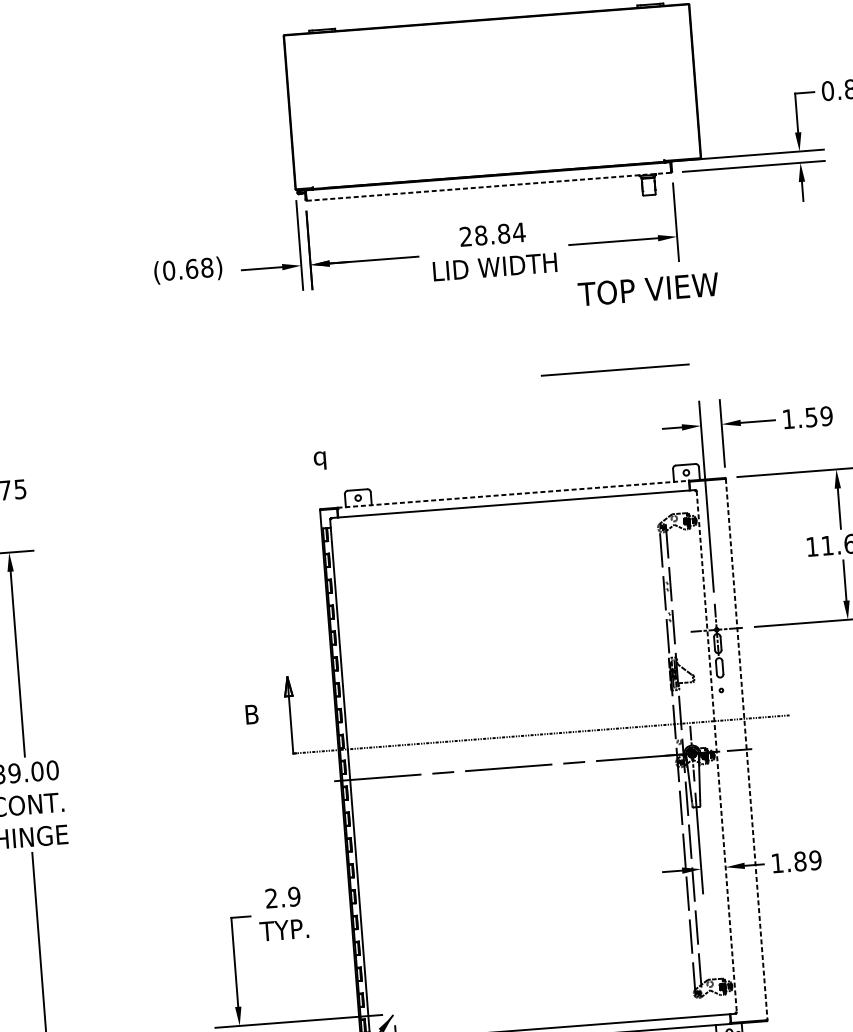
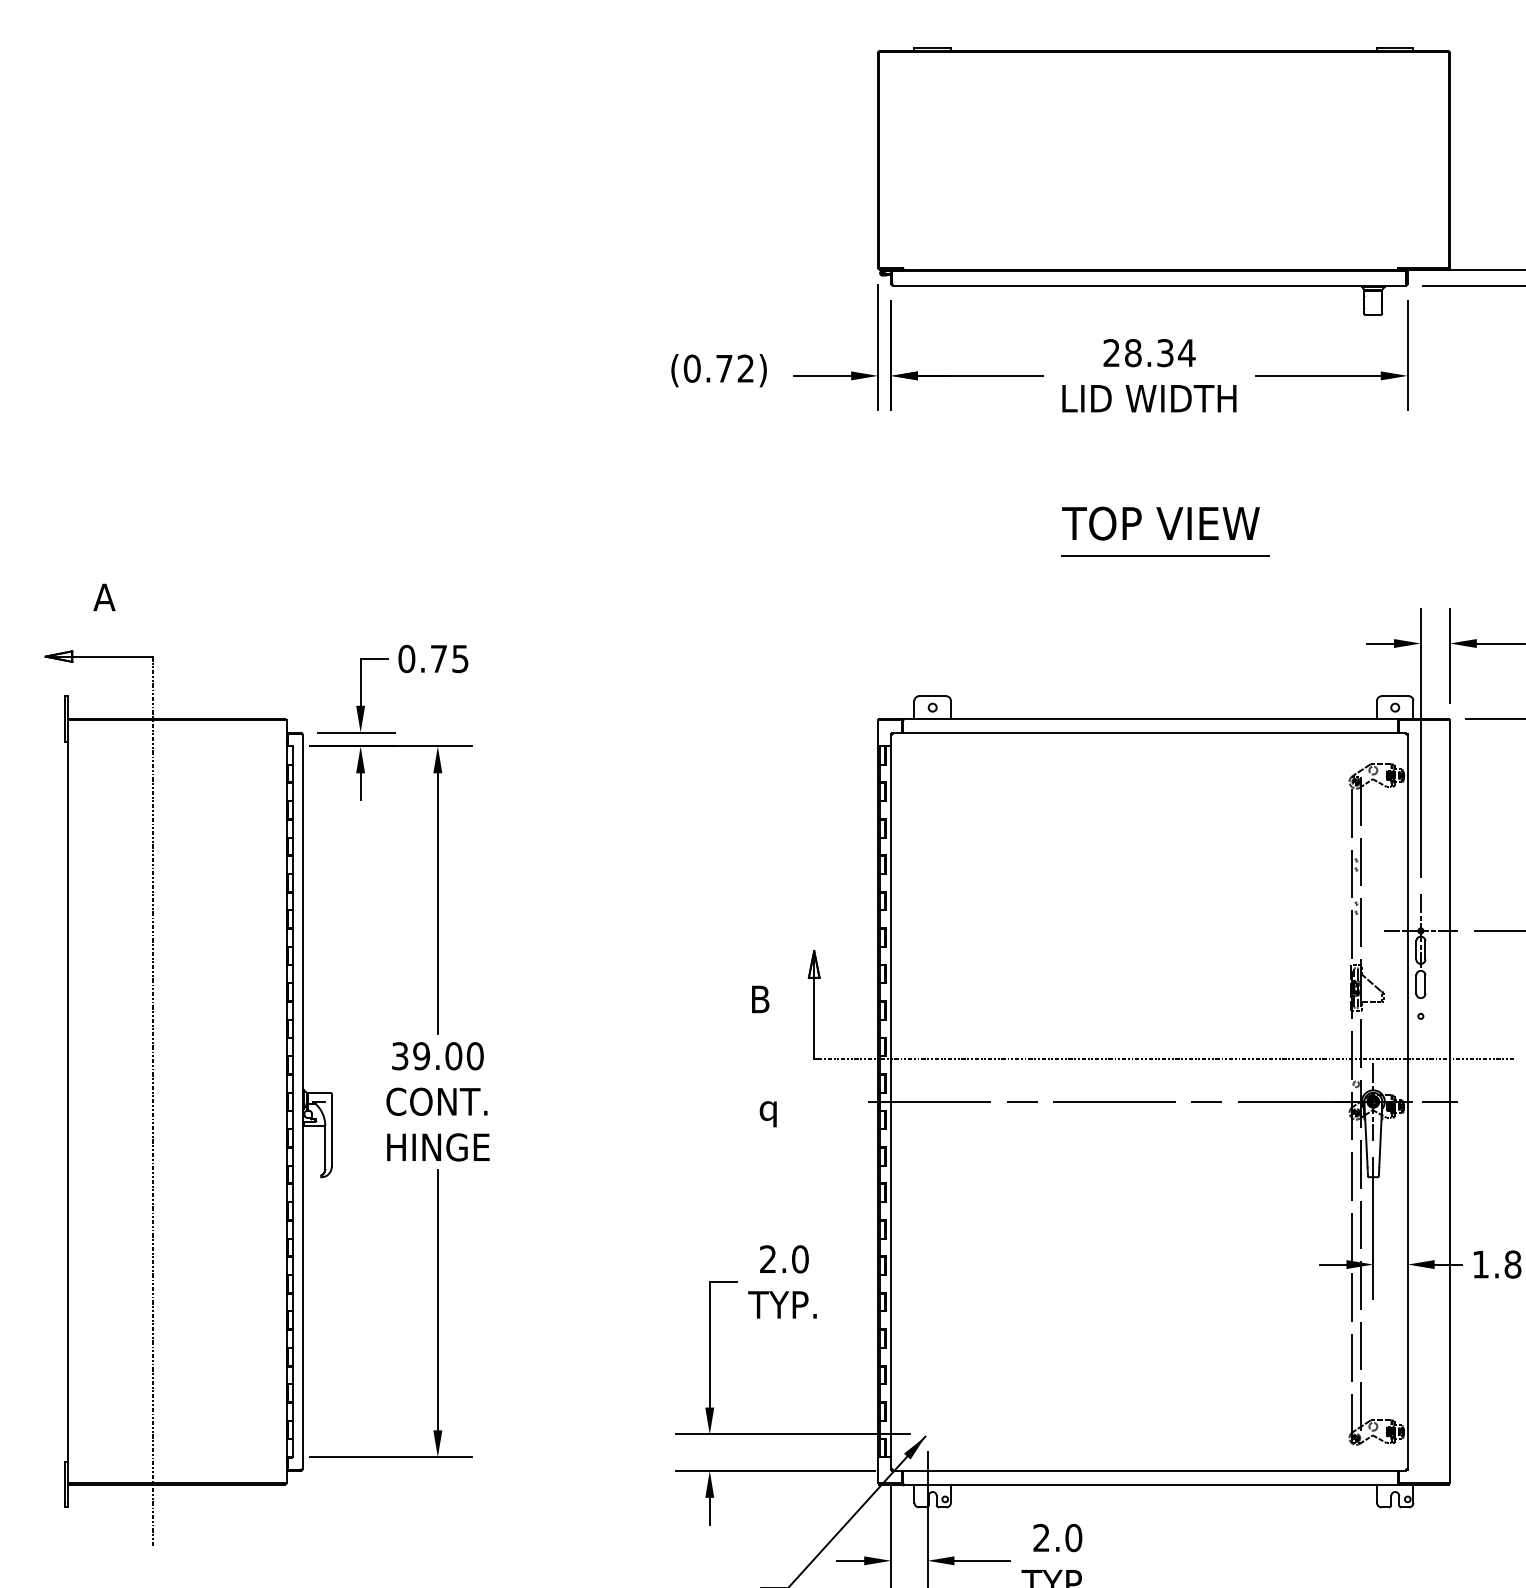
line: (488, 186) -> (1148, 285), dashed -> solid
text: (504, 234) -> (1165, 353), 28.84 -> 28.34
text: (199, 268) -> (735, 368), (0.68) -> (0.72)
text: (648, 289) -> (1160, 523), moved
line: (615, 369) -> (1165, 555), moved
text: (319, 460) -> (767, 1114), moved
line: (513, 494) -> (1150, 719), dashed -> solid
line: (746, 750) -> (1449, 1102), dashed -> solid
line: (716, 751) -> (1407, 1101), dashed -> solid
text: (293, 896) -> (799, 1259), 2.9 -> 2.0

